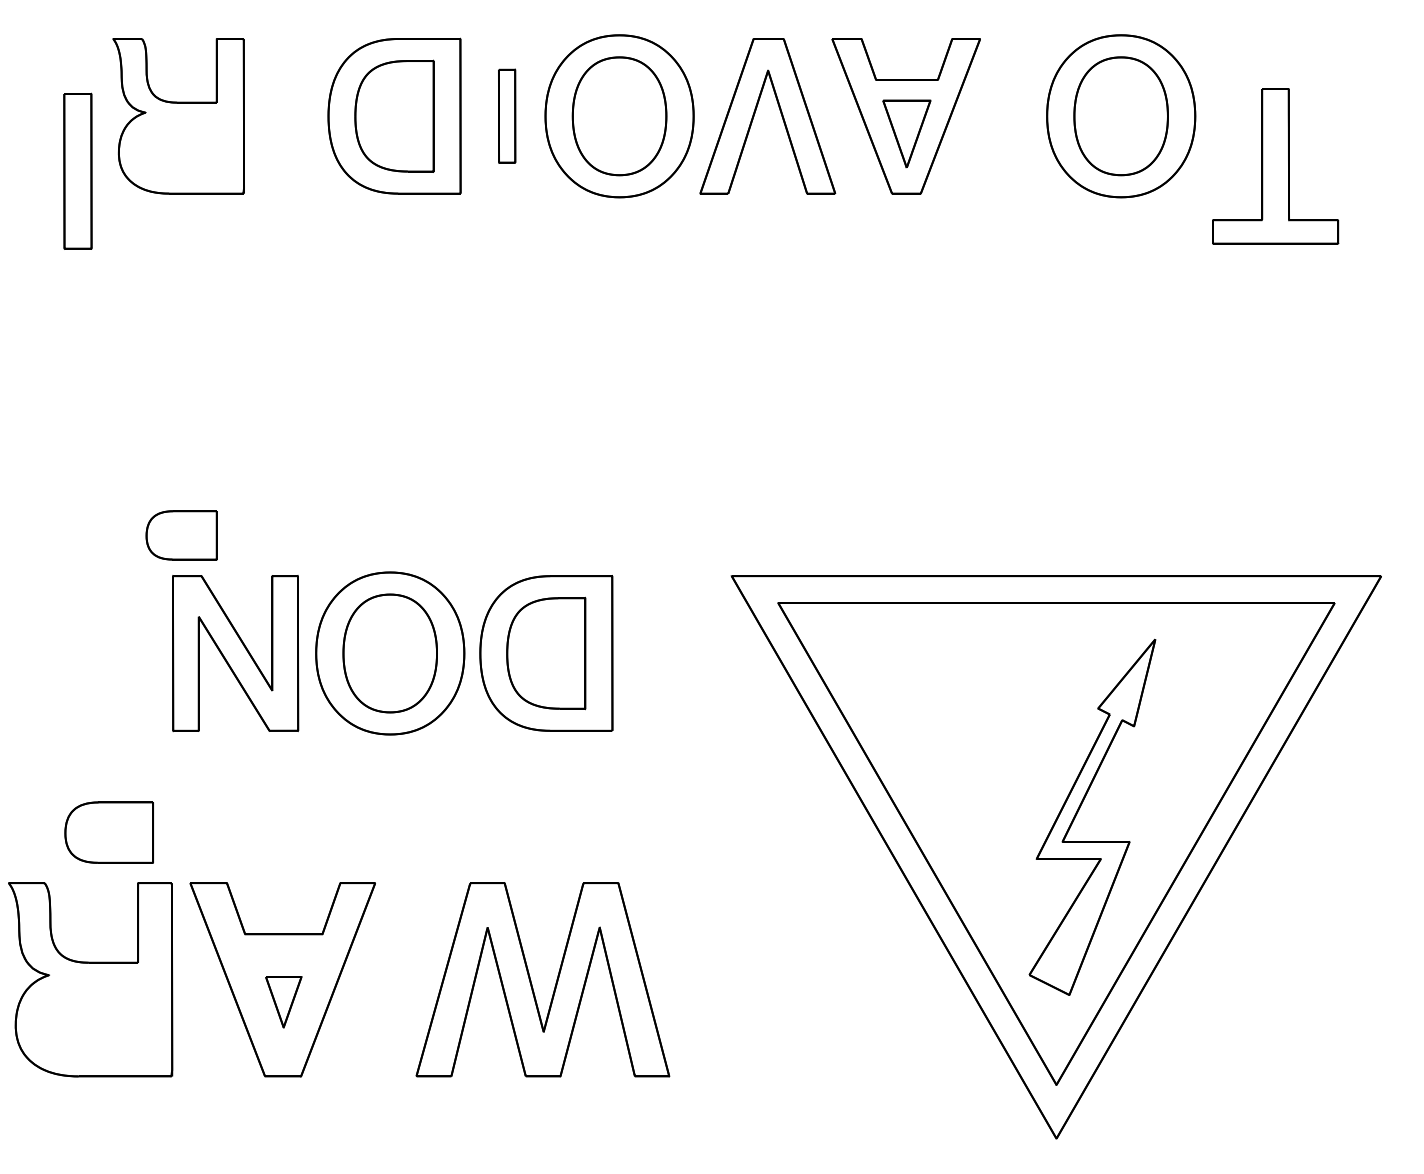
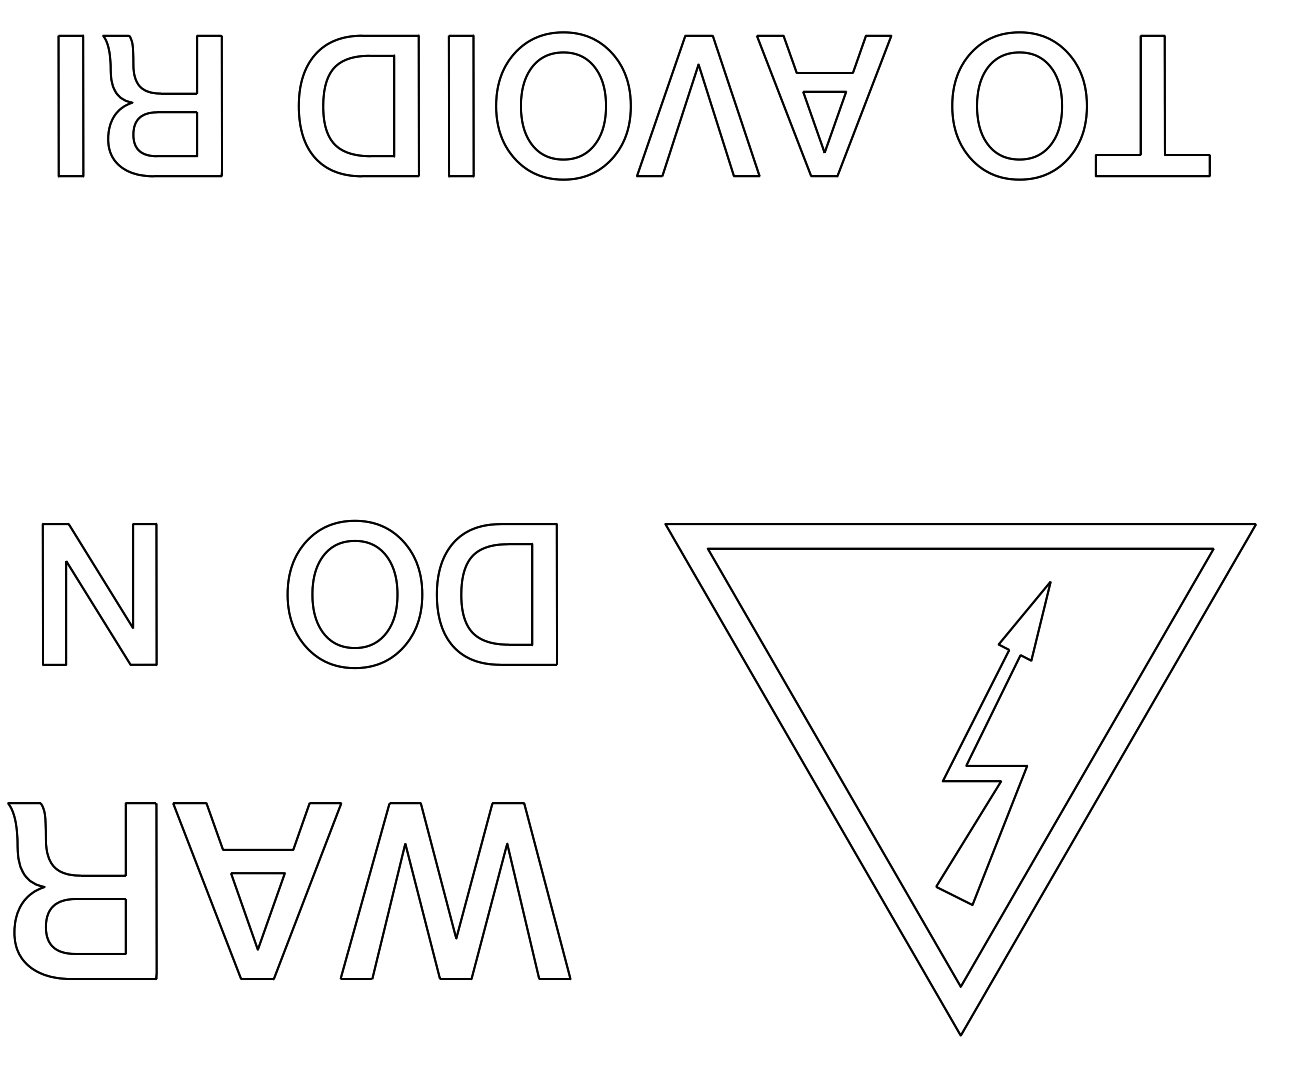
part: (506, 115) -> (460, 105), size x1.67
part: (1275, 166) -> (1152, 106), moved
part: (77, 170) -> (70, 105), moved
part: (181, 535) -> (165, 134), moved
part: (235, 653) -> (99, 594), moved
part: (108, 832) -> (85, 926), moved
part: (531, 980) -> (445, 891), moved
part: (283, 1002) -> (257, 911), size x1.67

